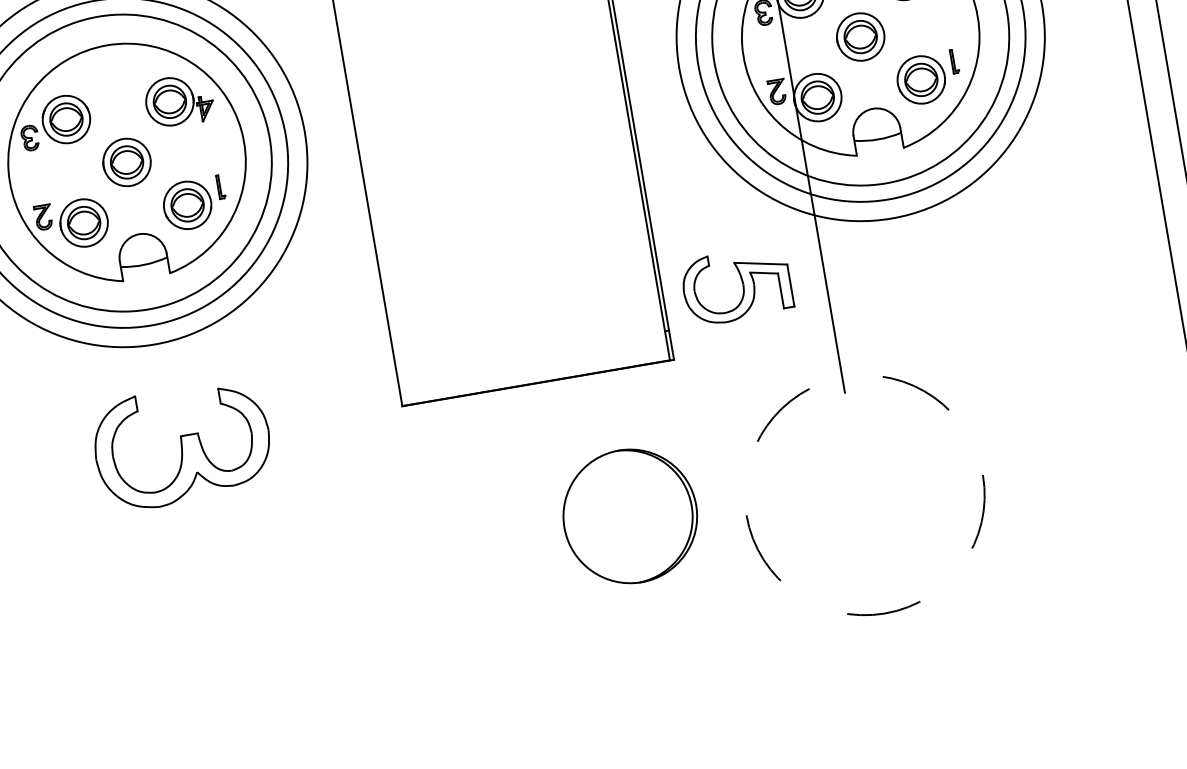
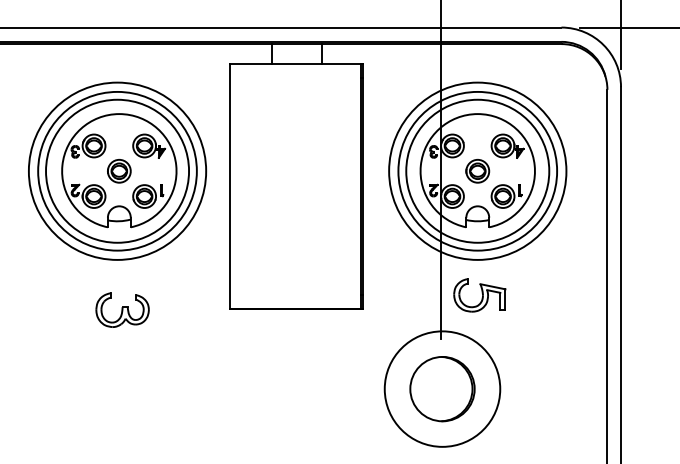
part: (736, 286) -> (479, 295), moved
part: (181, 444) -> (122, 309), size x0.62
circle: (864, 494) -> (442, 388), dashed -> solid
part: (630, 517) -> (442, 389), moved

